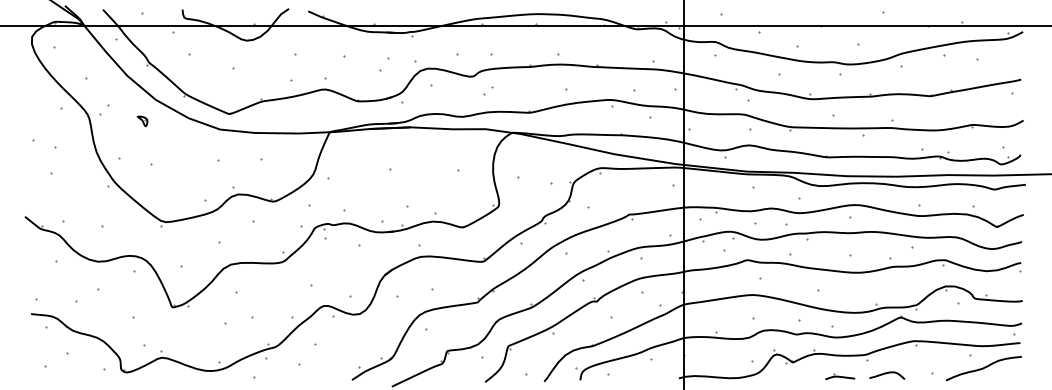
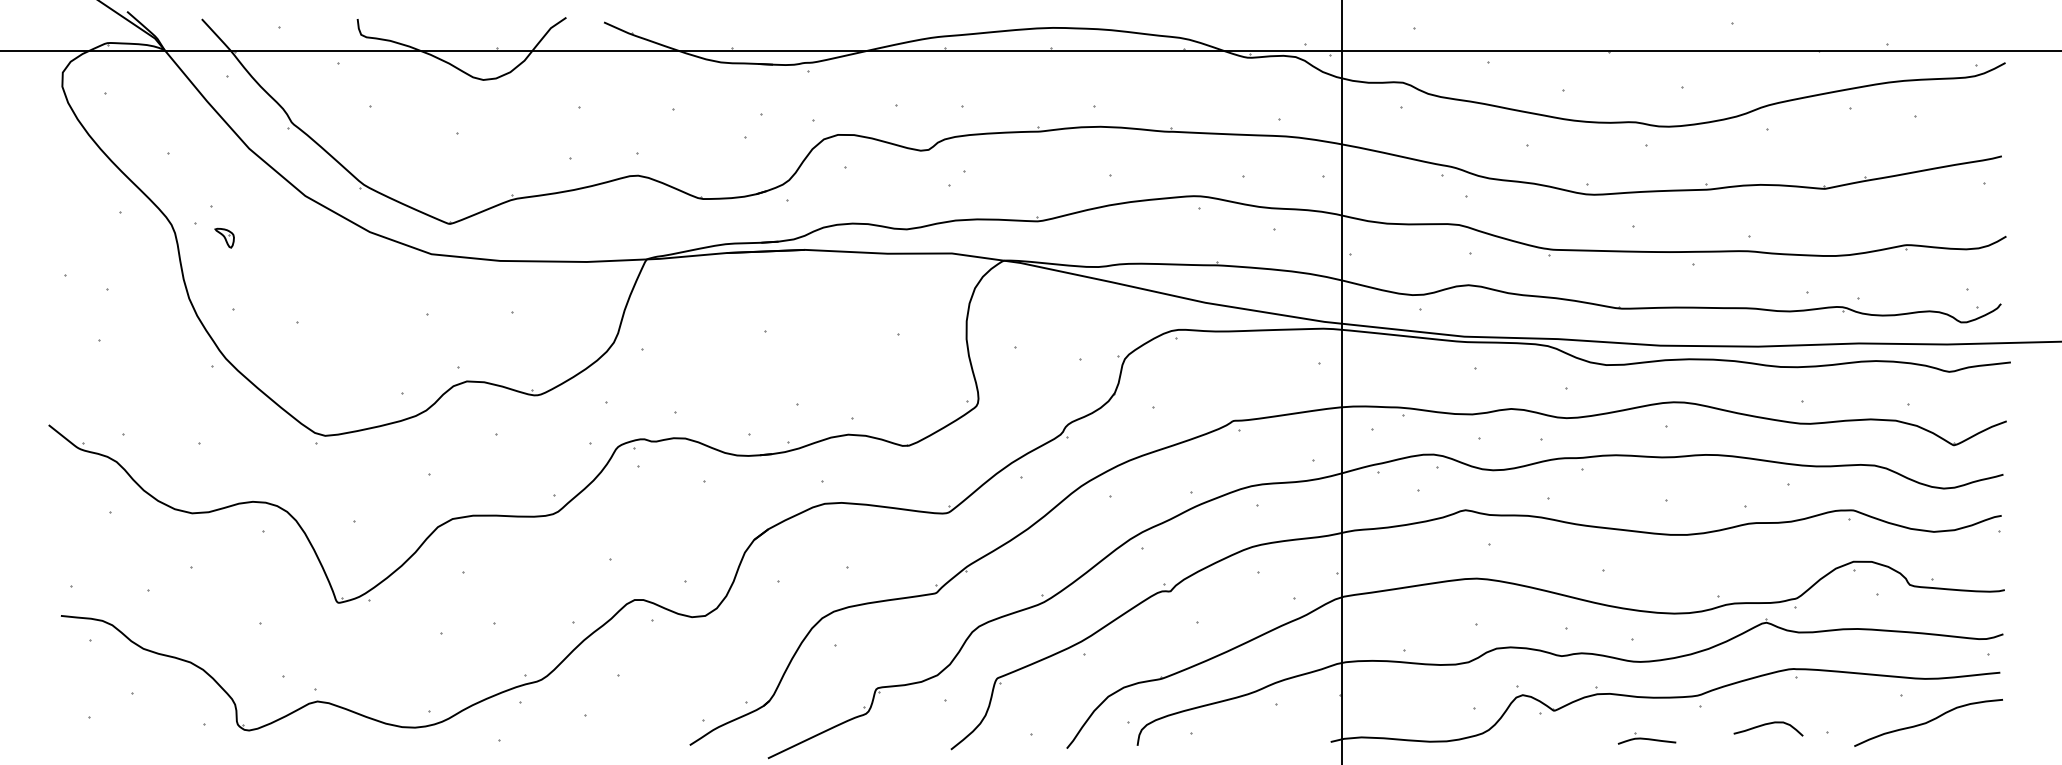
part: (142, 121) -> (224, 238), moved
curve: (886, 374) -> (1767, 726), moved

